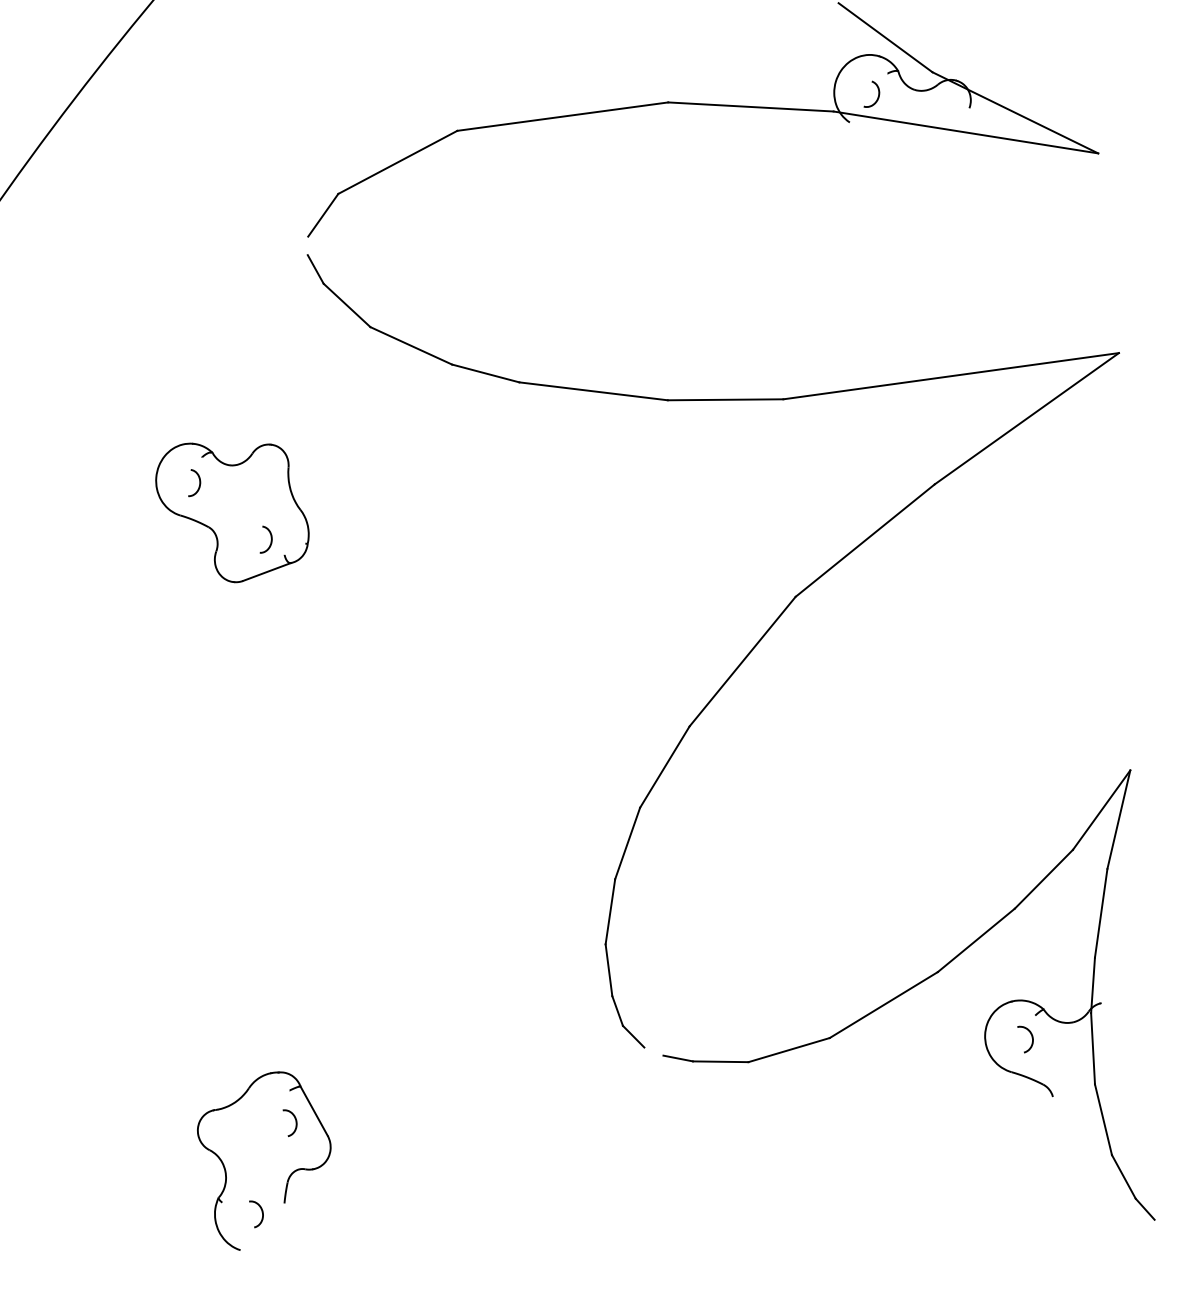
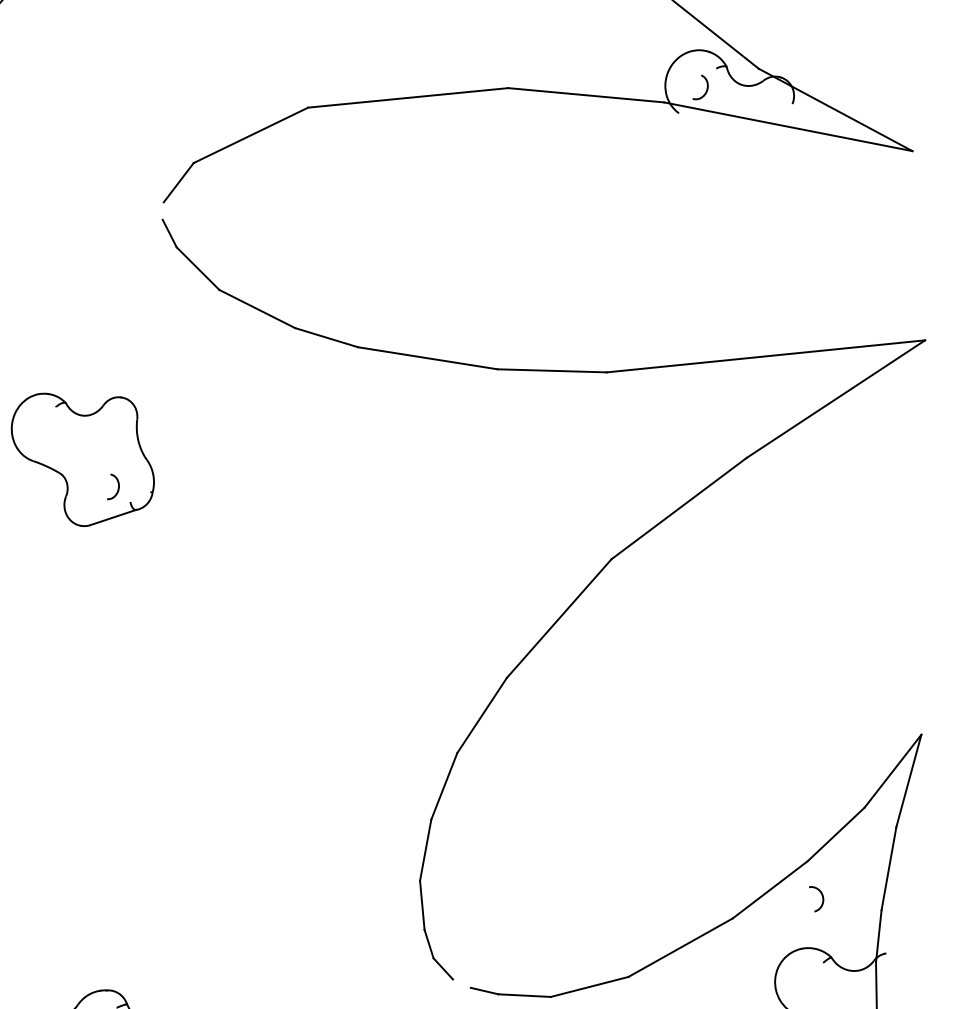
curve: (199, 483) -> (52, 431), removed
curve: (1031, 1037) -> (822, 897), moved

